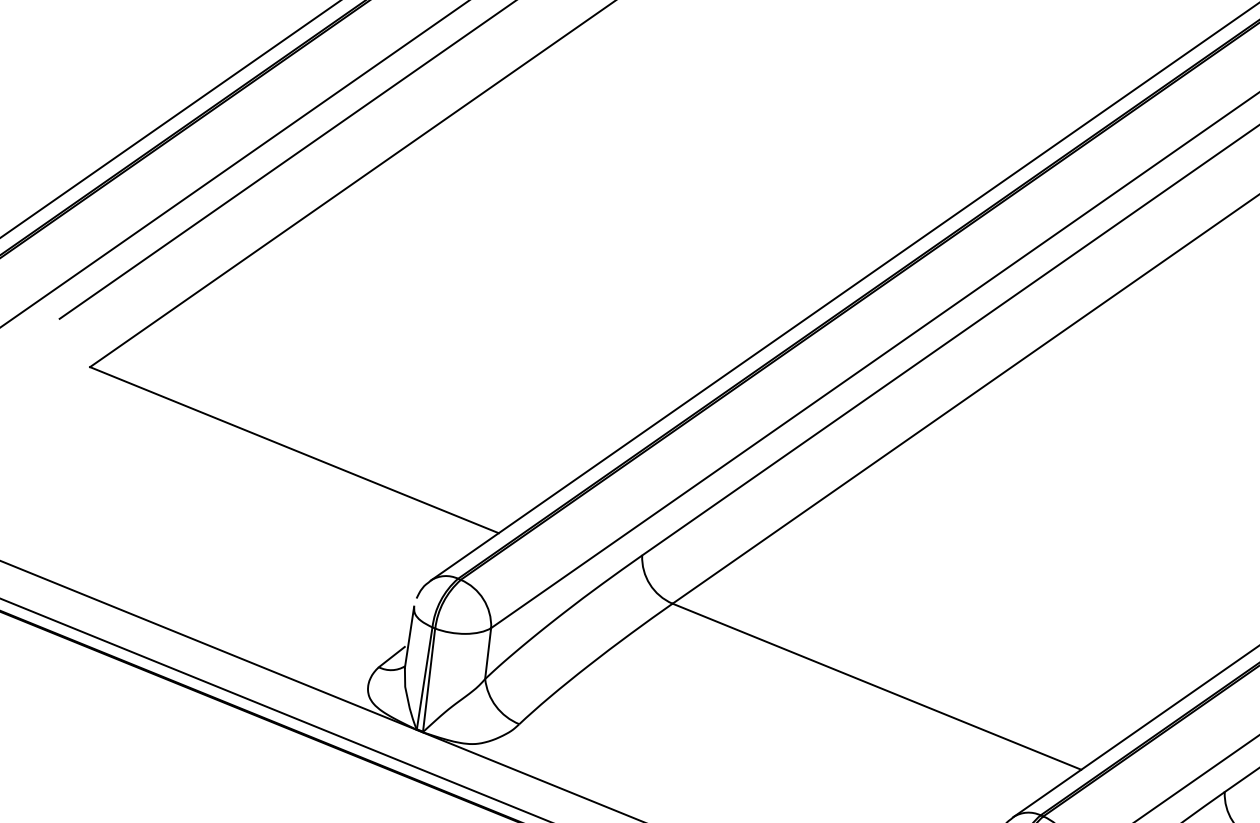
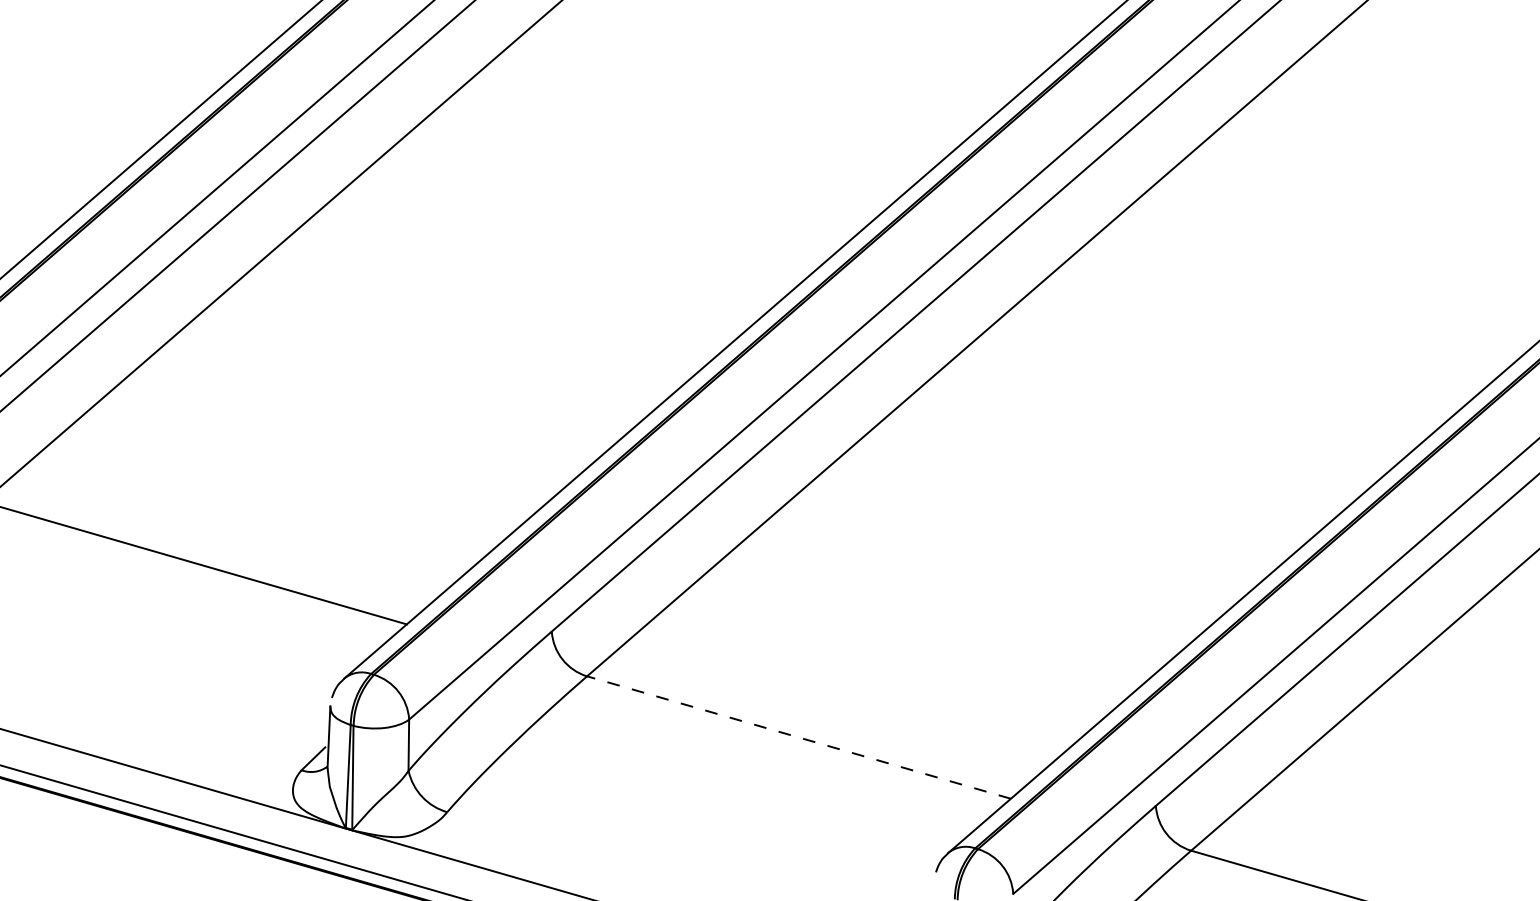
line: (877, 686) -> (799, 737), solid -> dashed

